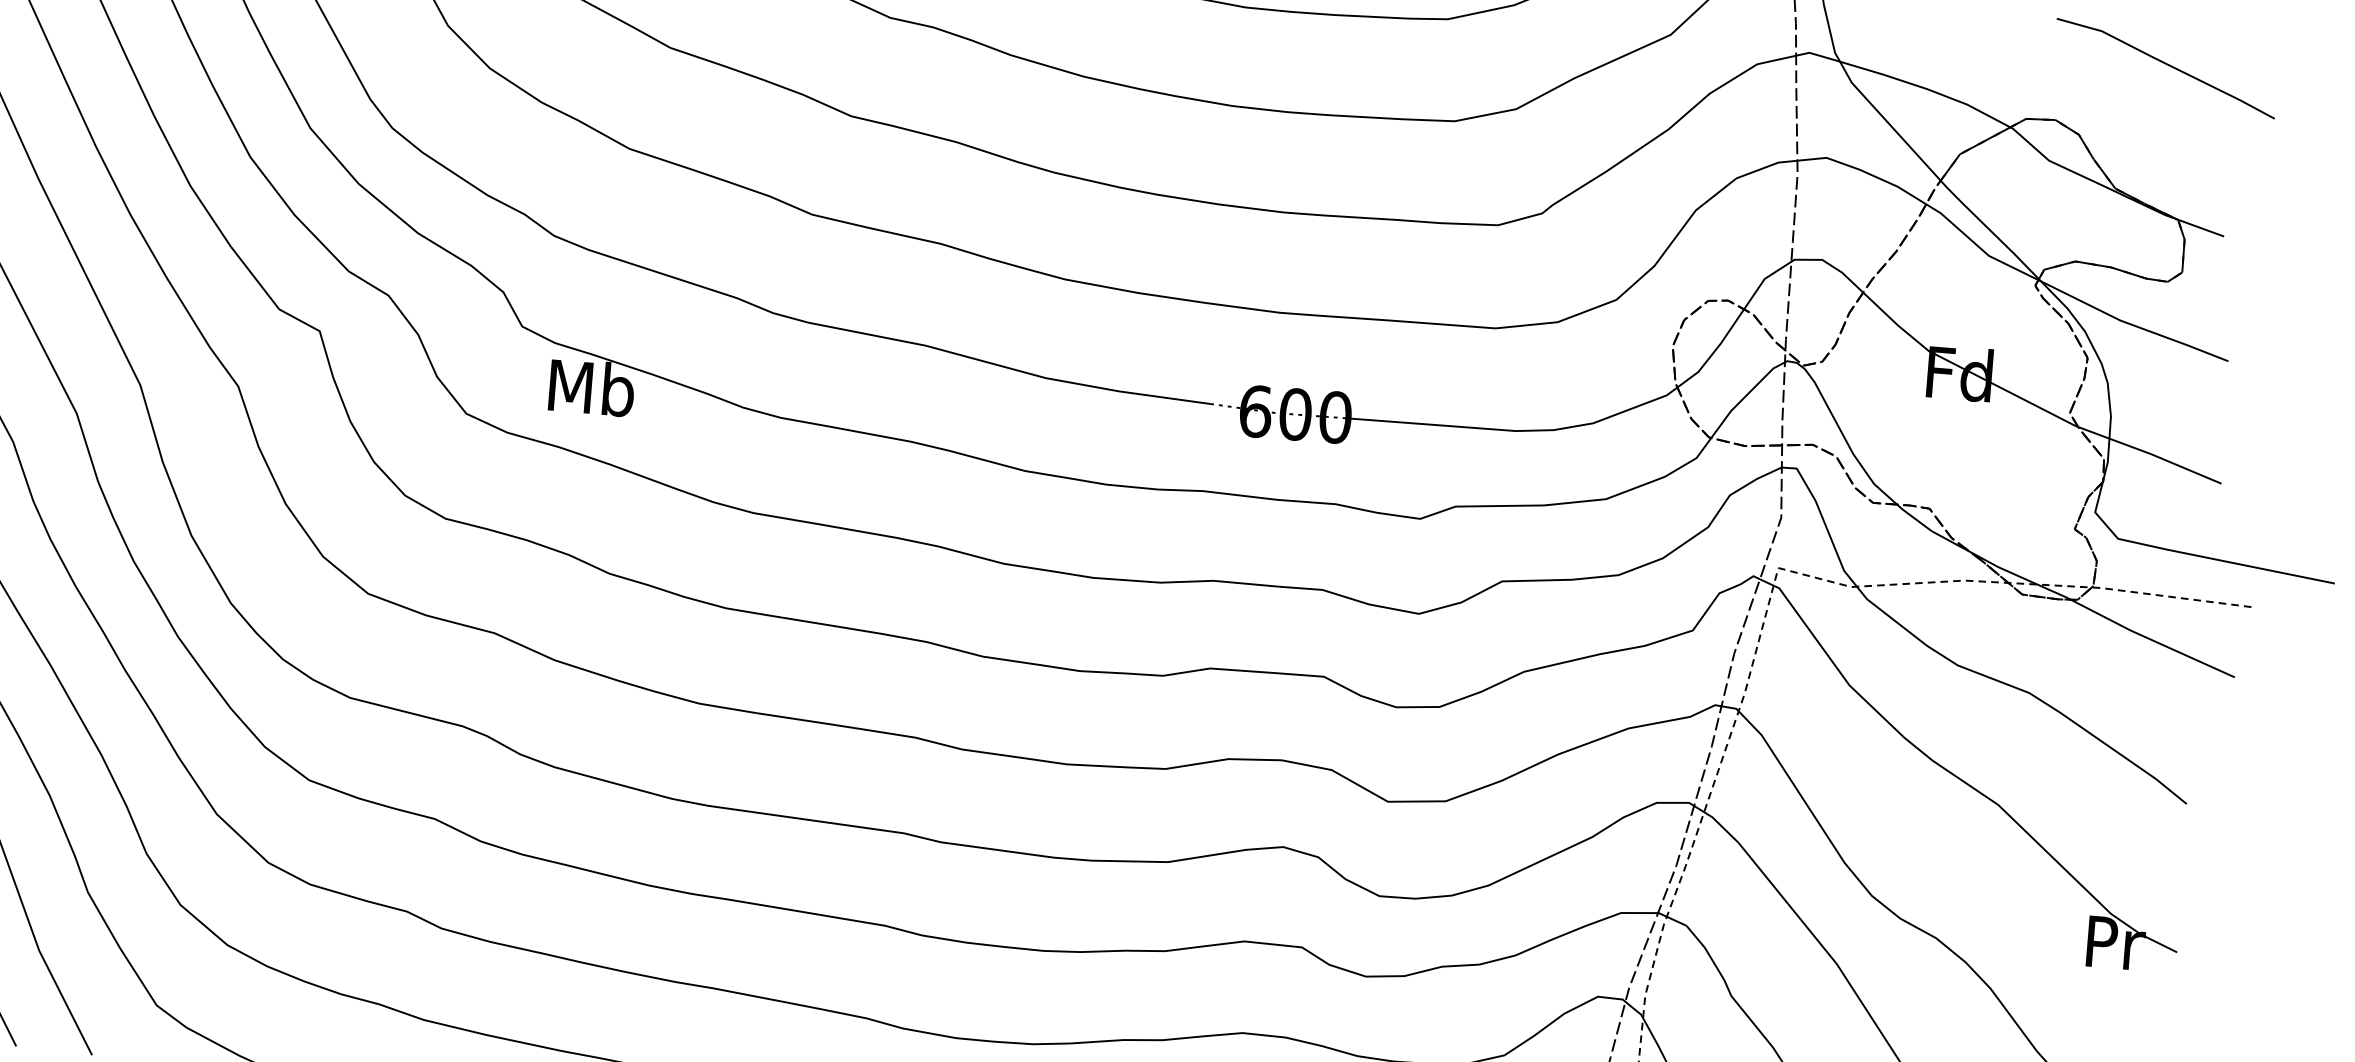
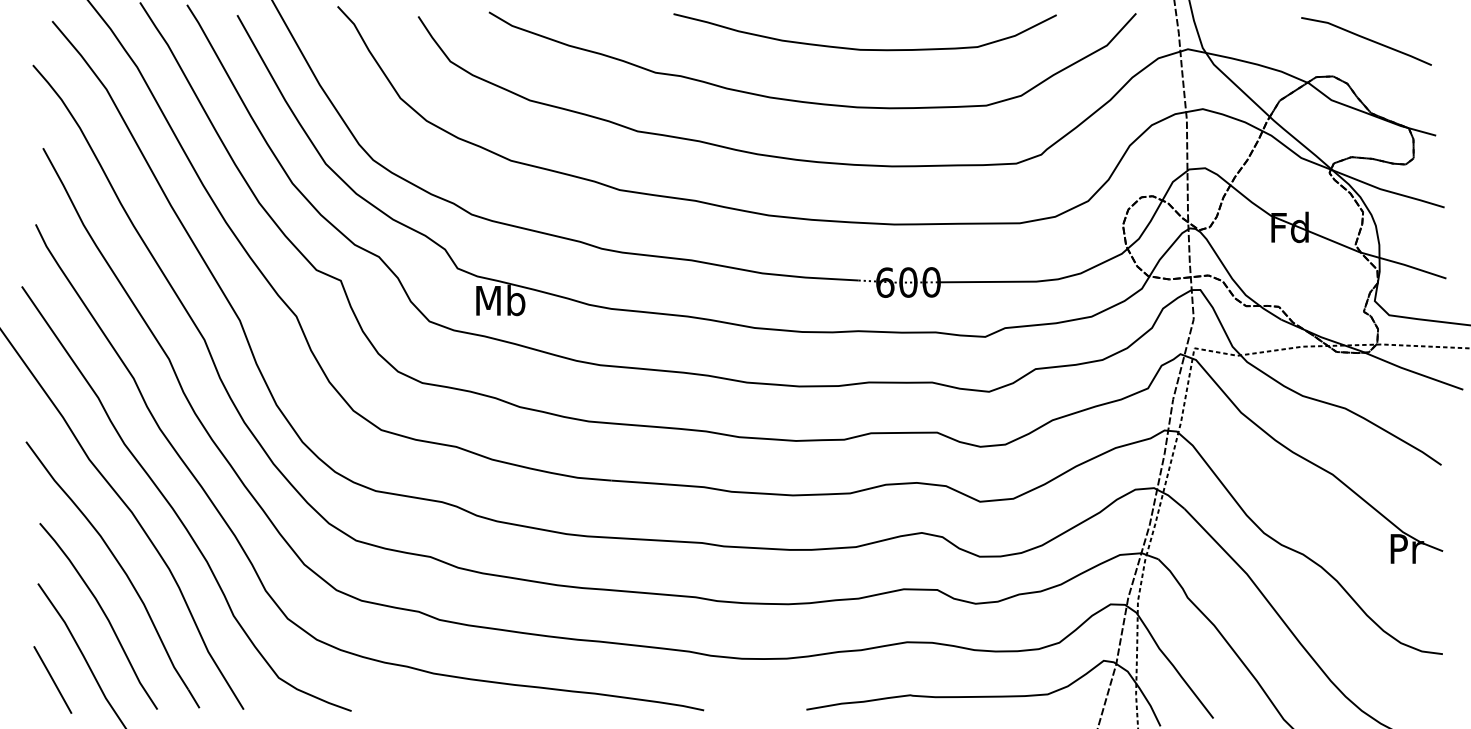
line: (2167, 67) -> (1367, 40), moved

